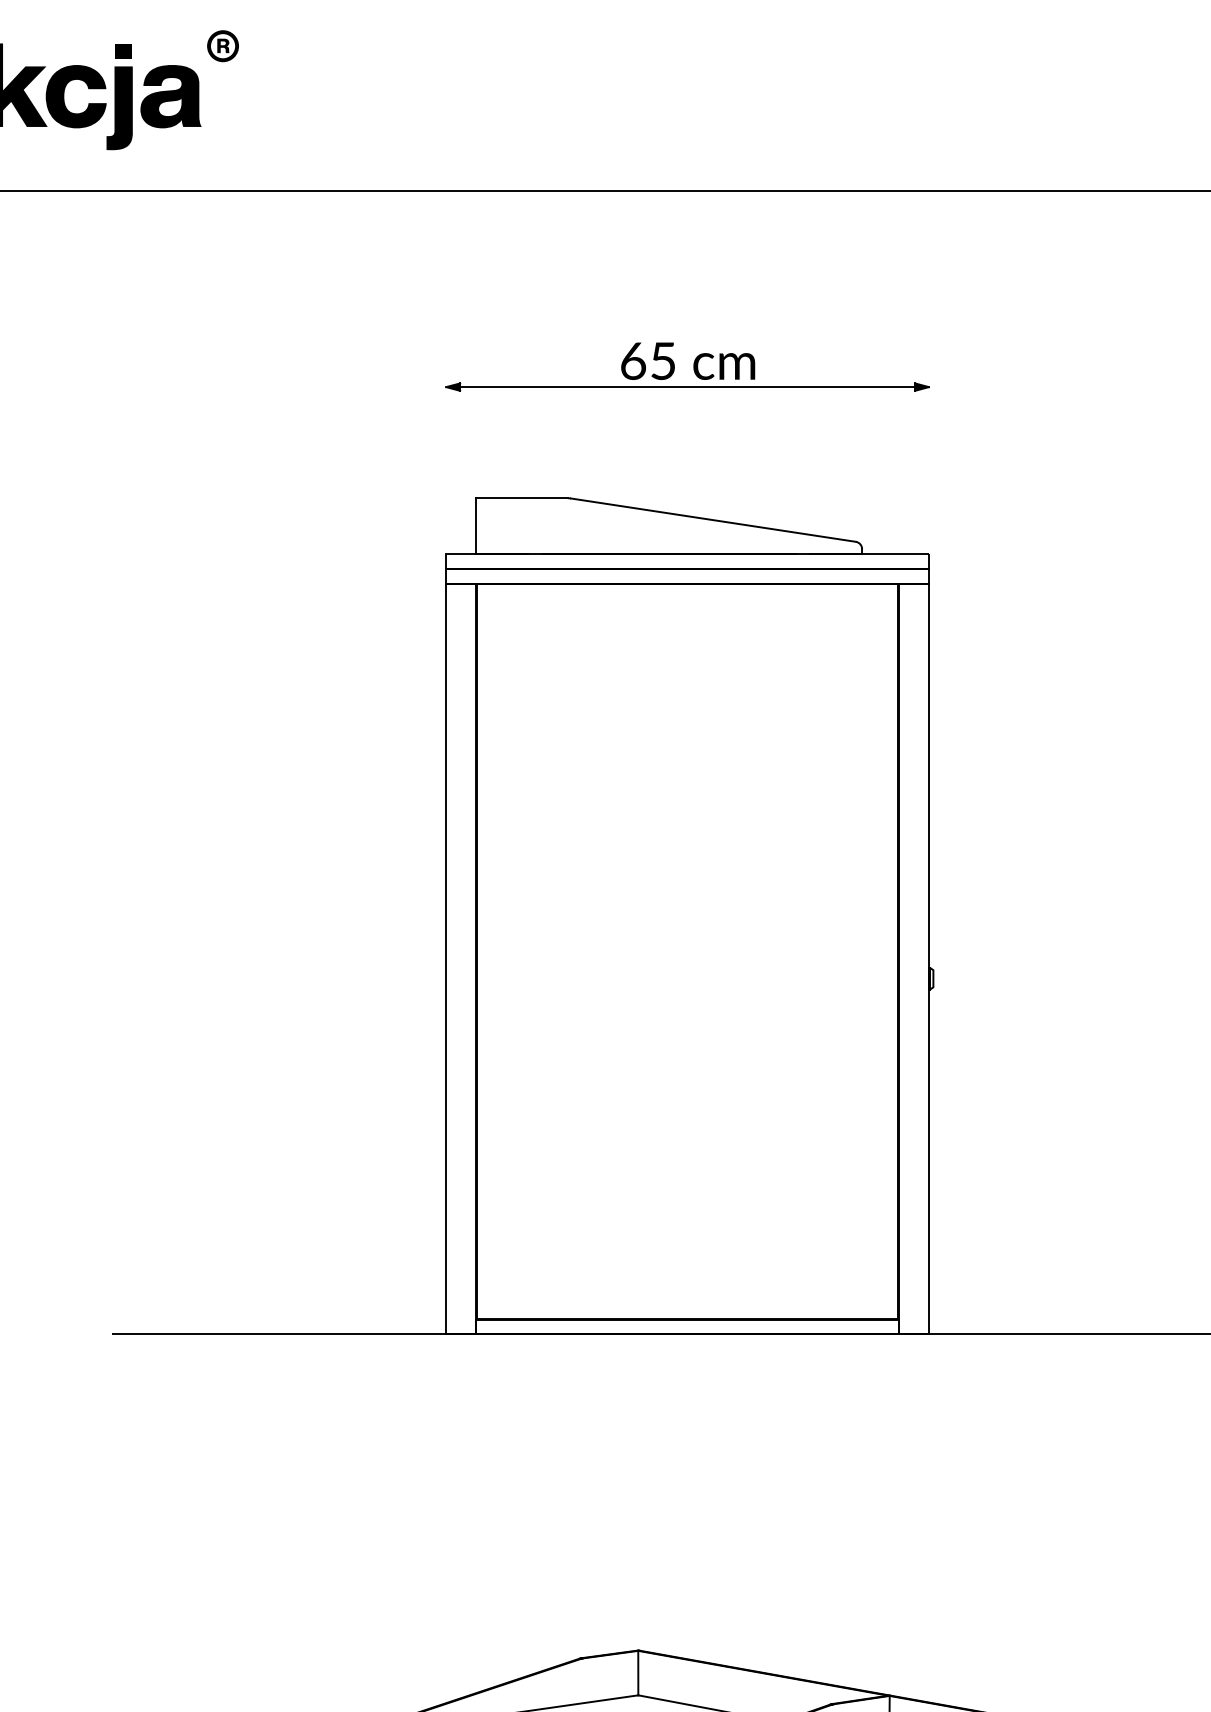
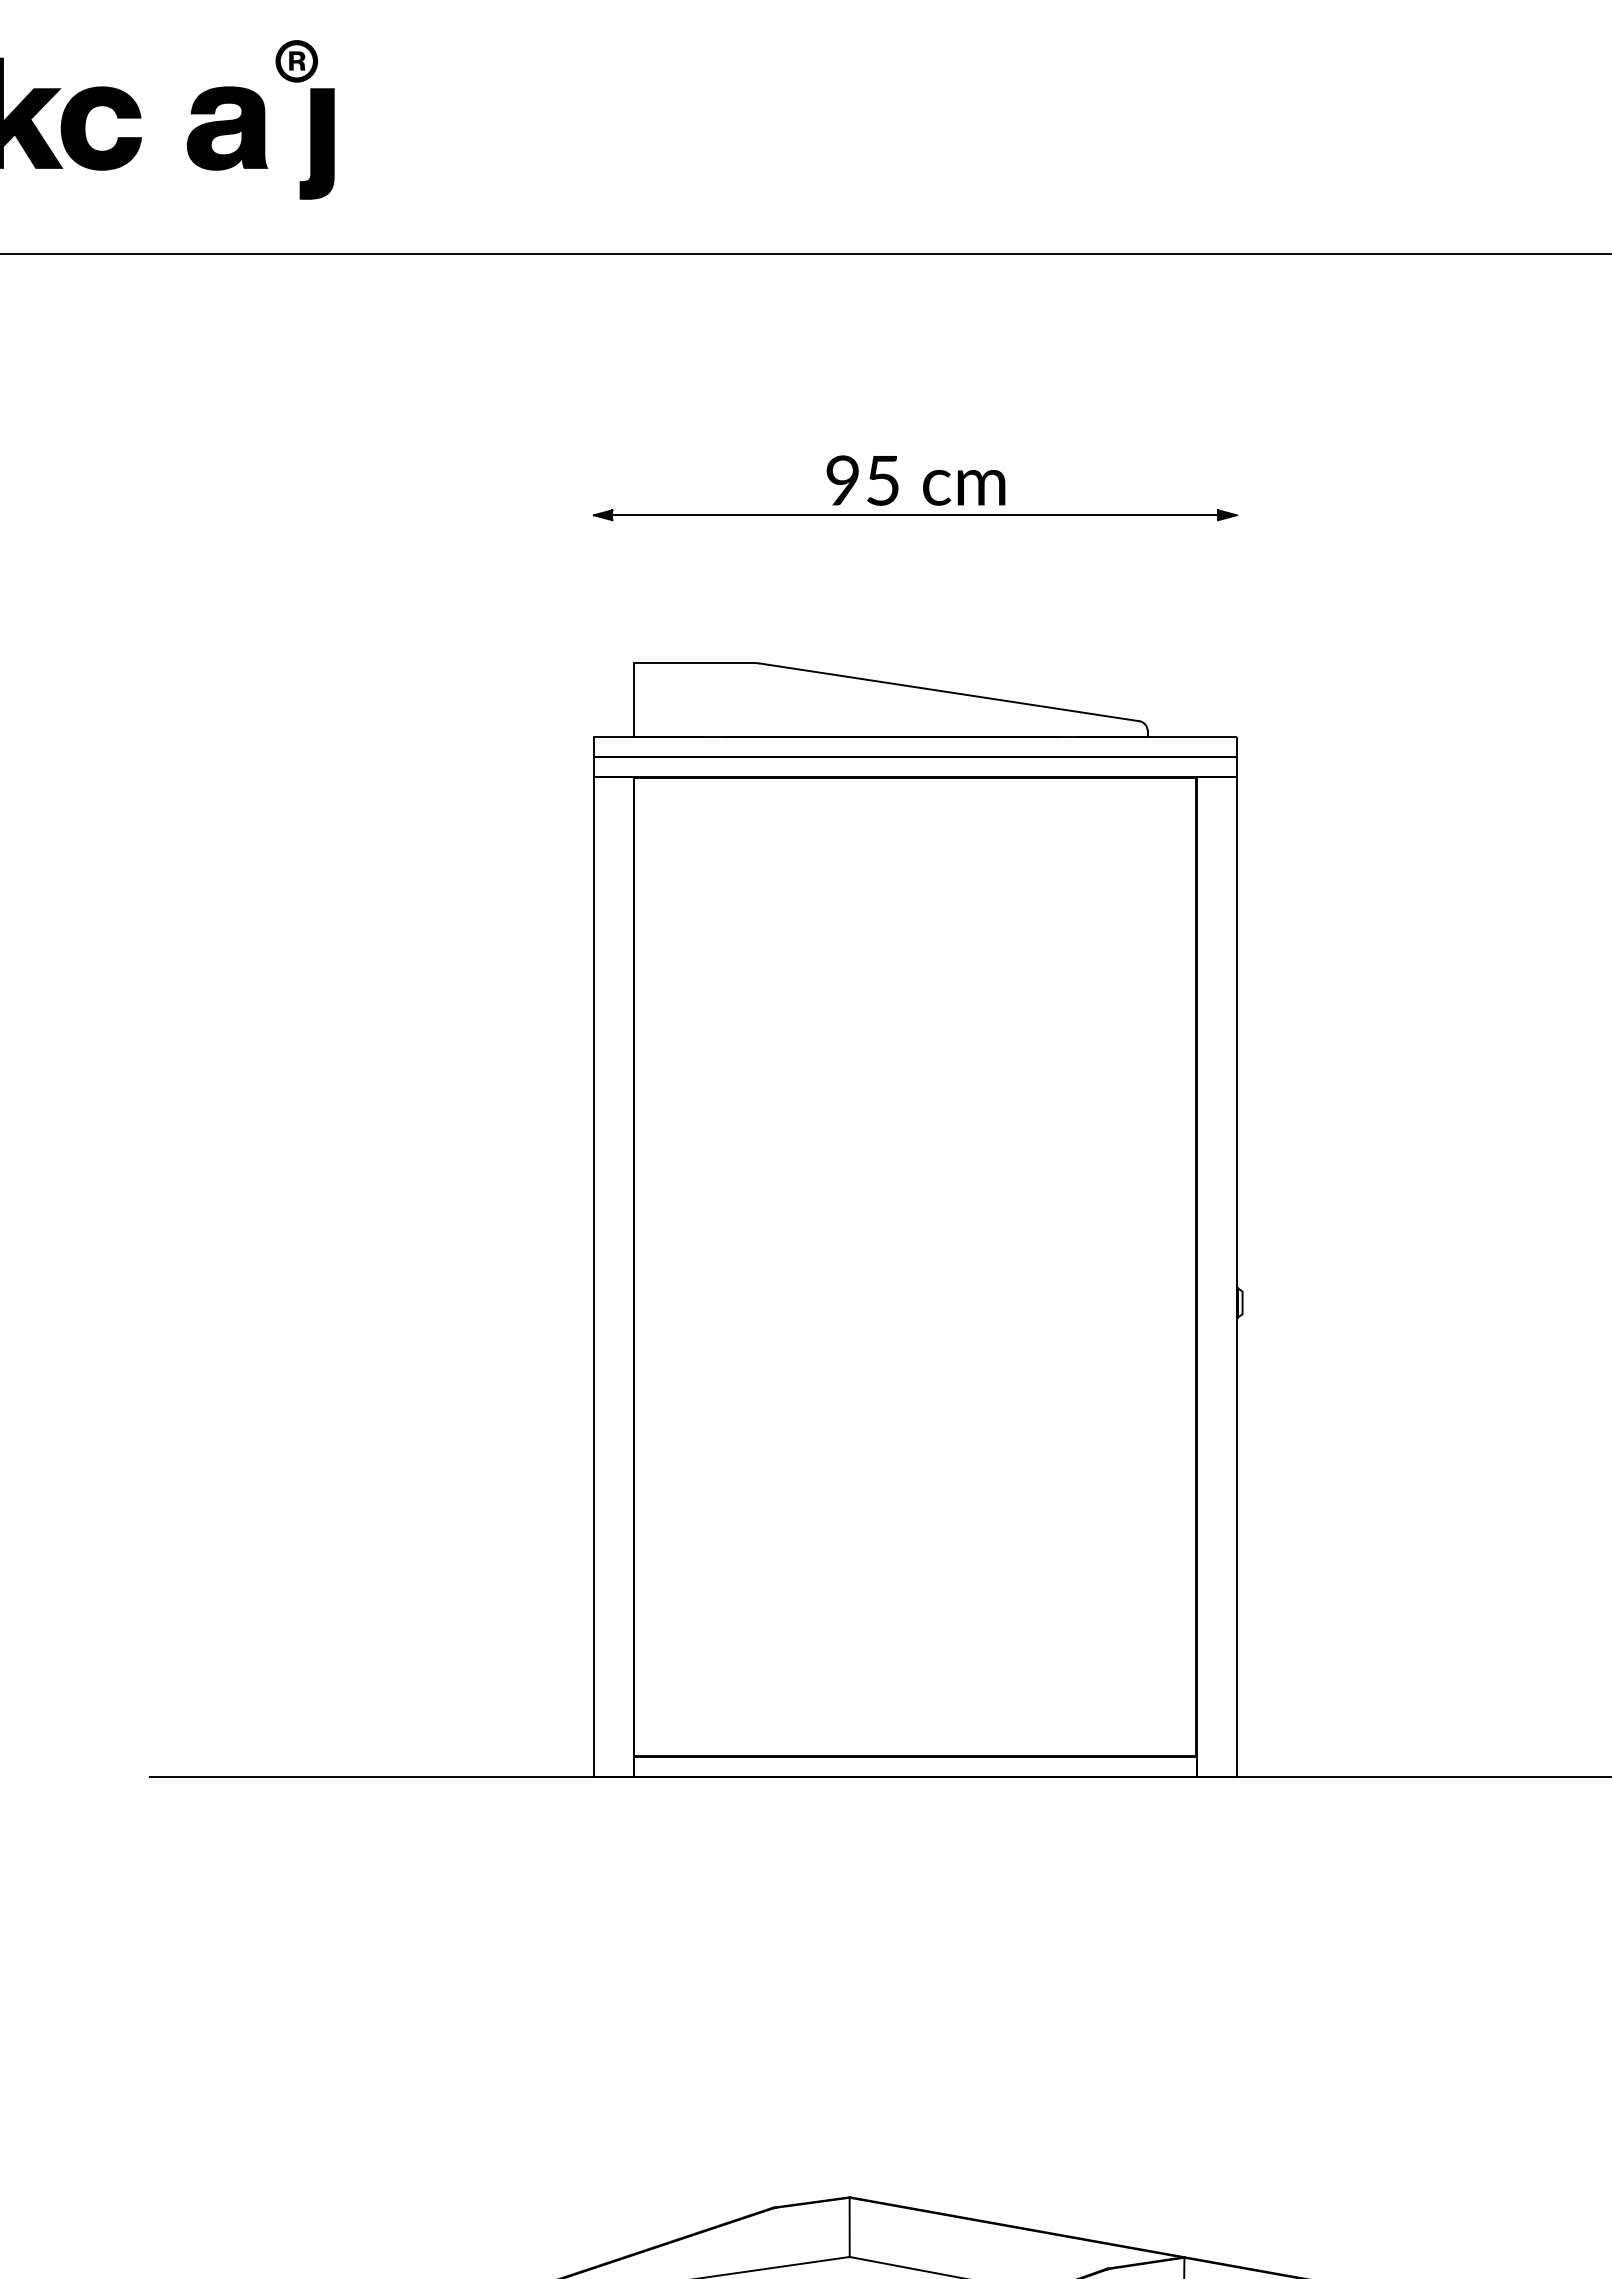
fill: (123, 51) -> (164, 68), removed
part: (119, 107) -> (316, 143), moved
text: (632, 361) -> (842, 480), 65 -> 95

